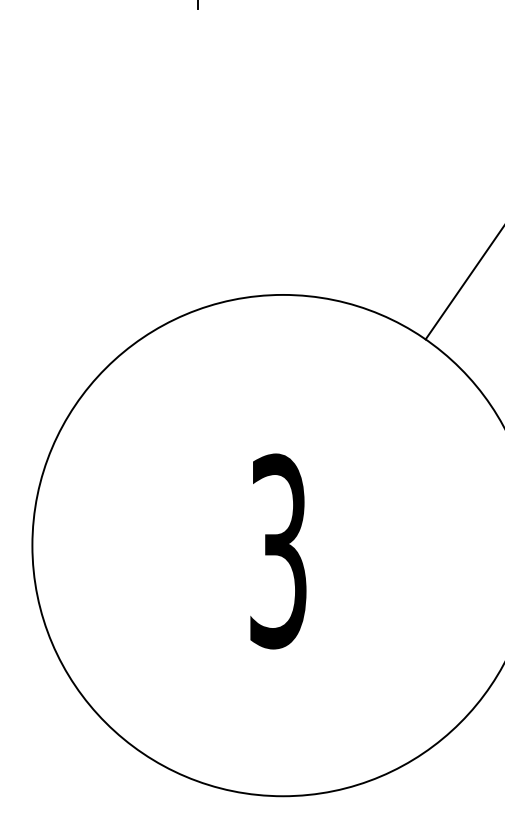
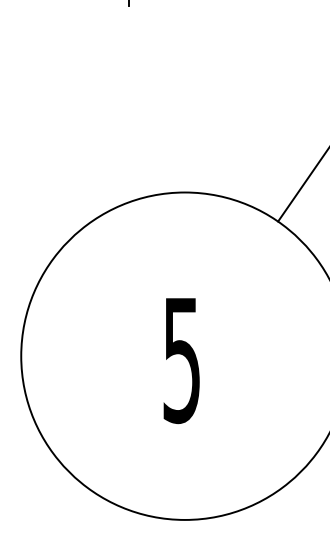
text: (277, 550) -> (181, 359), 3 -> 5

